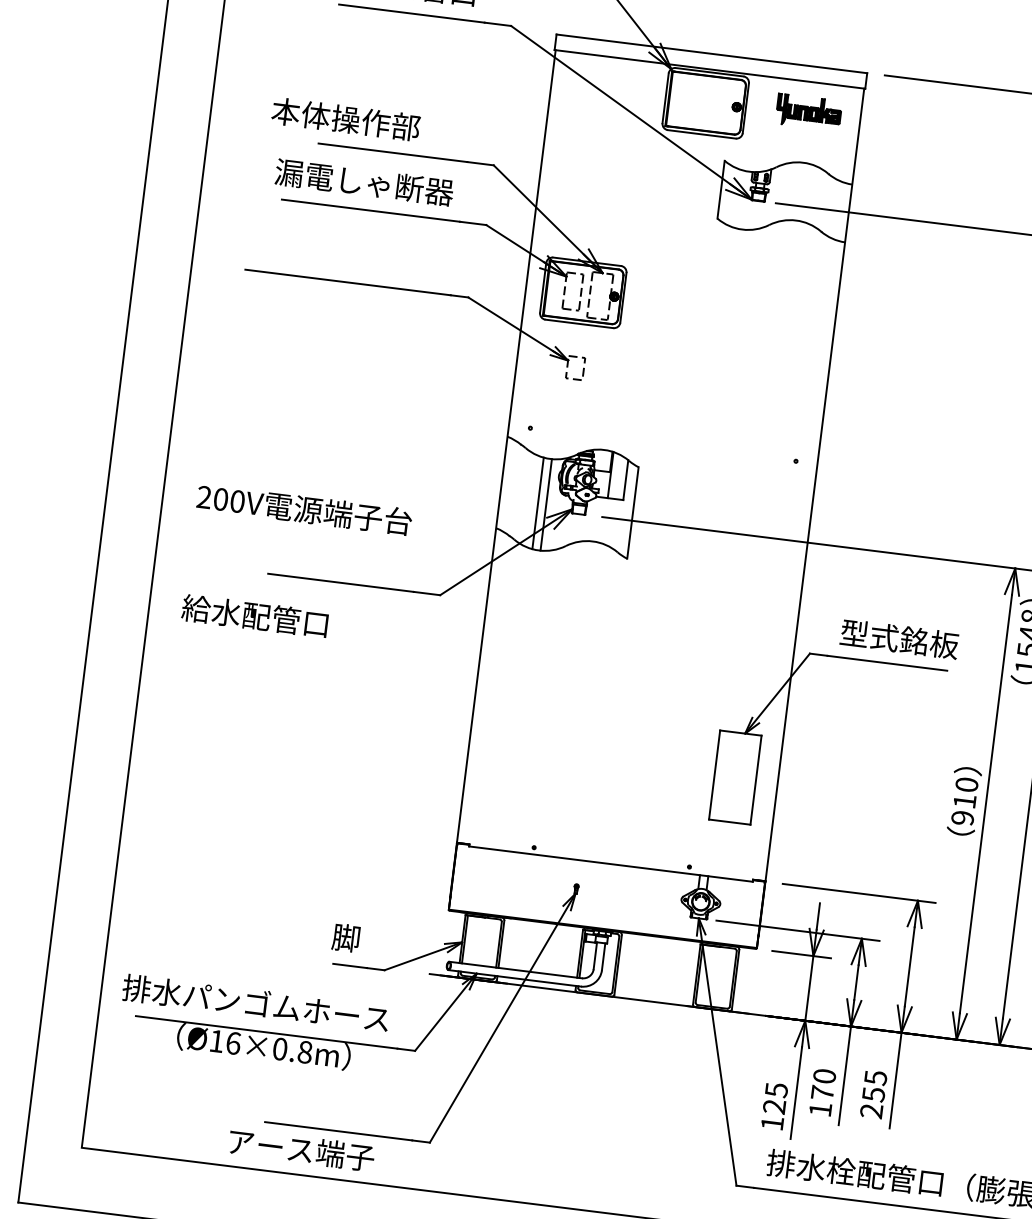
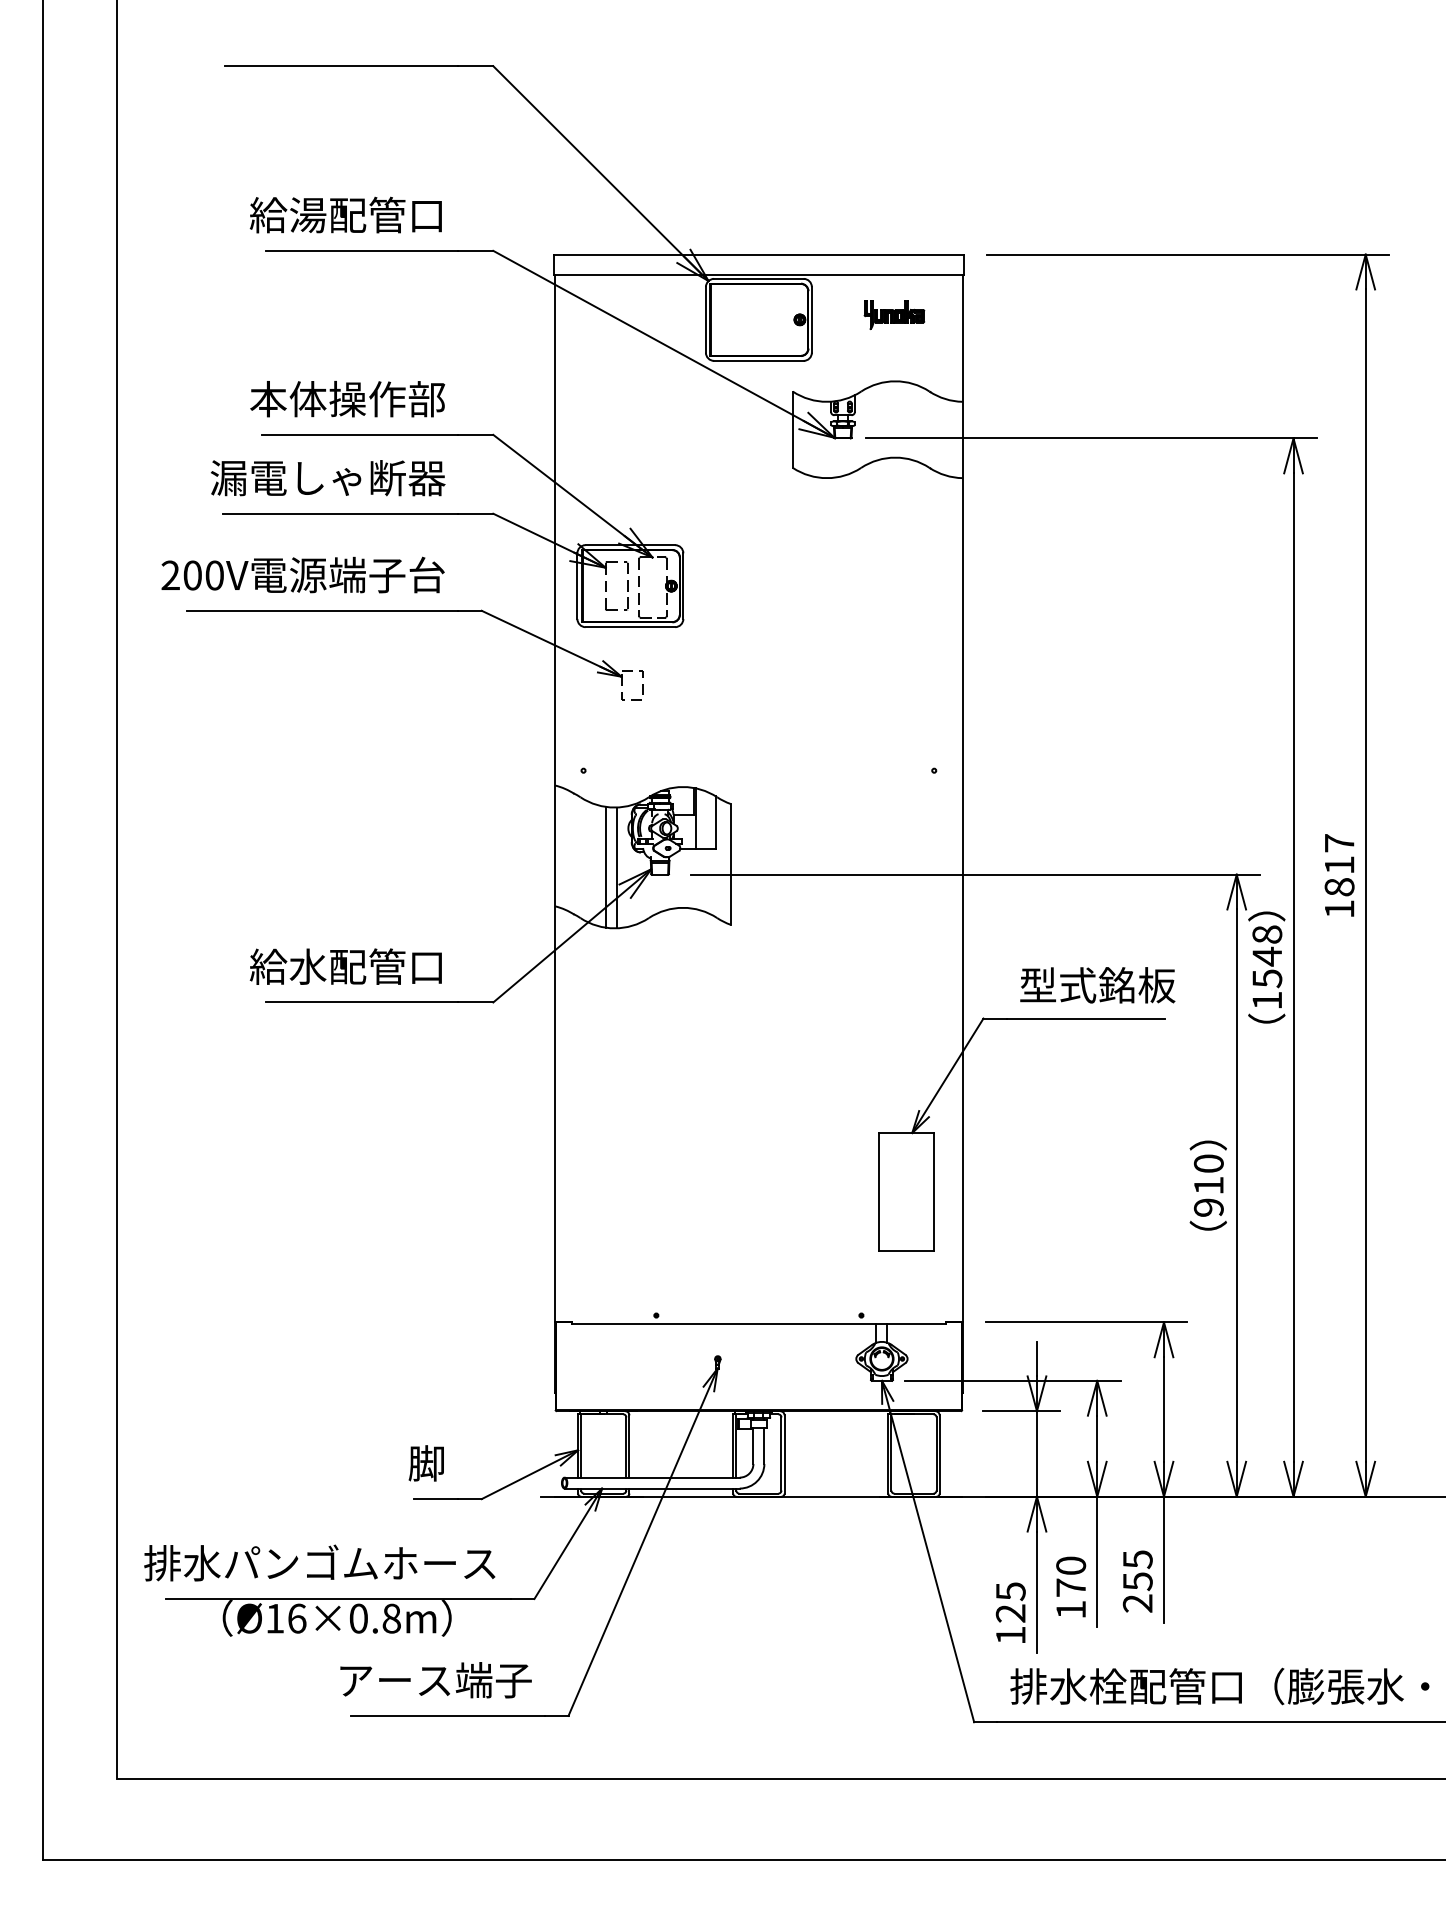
part: (808, 112) -> (894, 314), size x0.71
text: (345, 119) -> (347, 399), moved
text: (304, 509) -> (302, 574), moved
text: (254, 615) -> (345, 966), moved
text: (301, 1150) -> (435, 1680), moved

